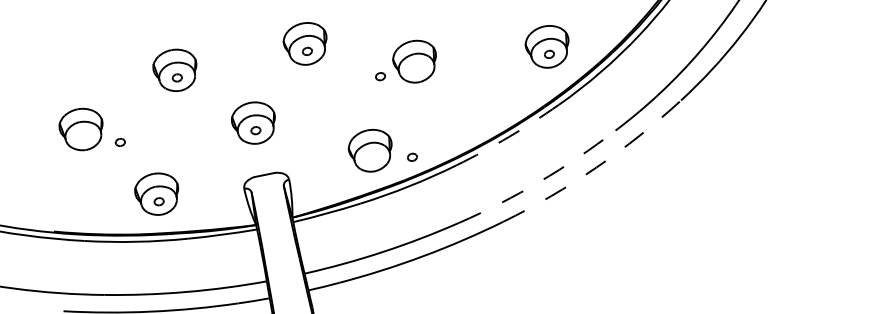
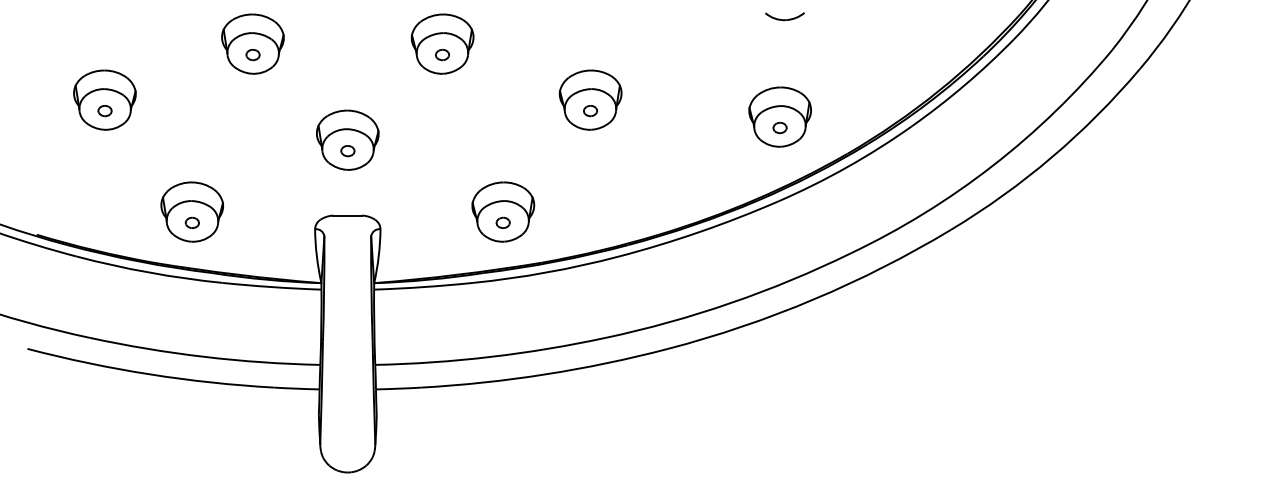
part: (380, 76) -> (590, 111), moved
arc: (508, 137) -> (699, 232), dashed -> solid
part: (120, 142) -> (104, 111), moved
part: (411, 157) -> (502, 222), moved
arc: (596, 167) -> (813, 299), dashed -> solid
arc: (539, 181) -> (730, 303), dashed -> solid

